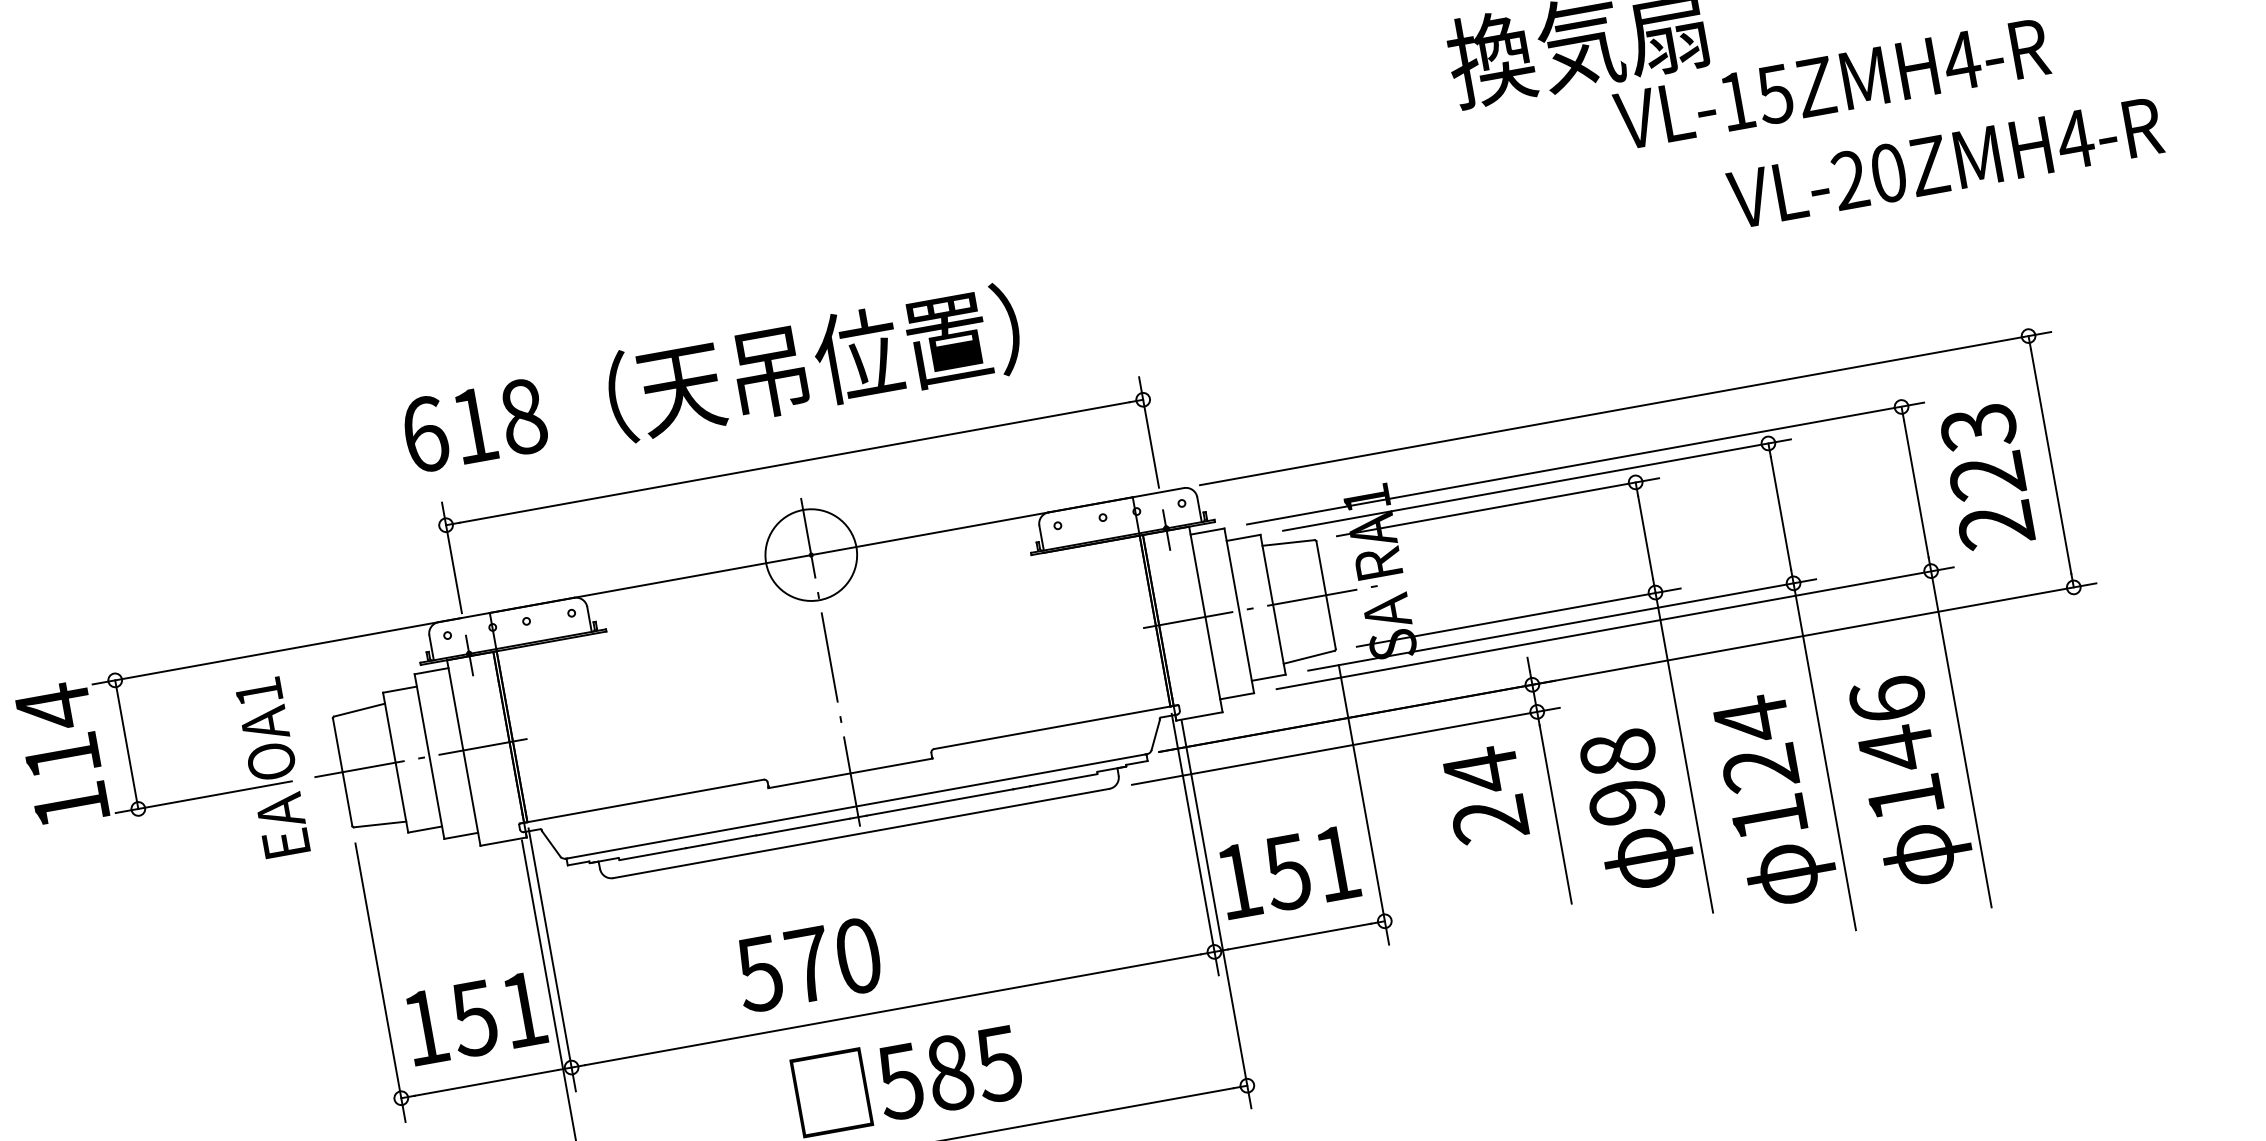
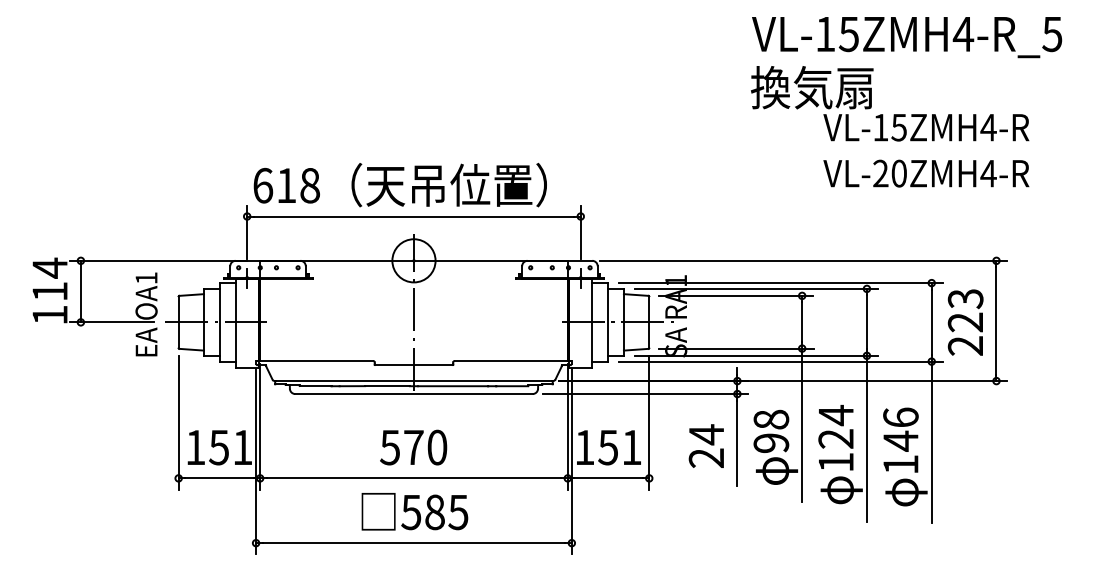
text: (1945, 162) -> (926, 173), moved
text: (709, 380) -> (399, 184), moved
text: (1483, 793) -> (705, 445), moved
text: (808, 964) -> (413, 447), moved

